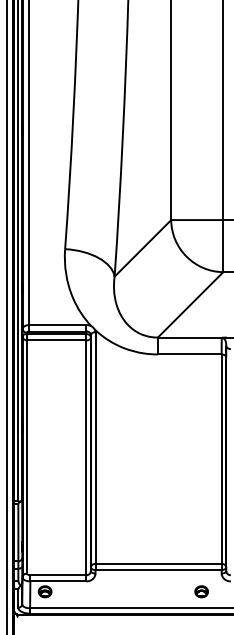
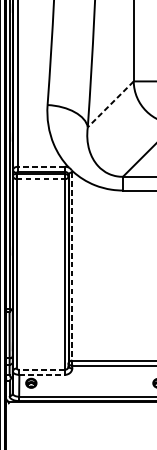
line: (142, 248) -> (110, 104), solid -> dashed
line: (57, 325) -> (41, 167), solid -> dashed
line: (56, 340) -> (40, 179), solid -> dashed
line: (95, 447) -> (72, 266), solid -> dashed
line: (58, 575) -> (42, 370), solid -> dashed
line: (58, 581) -> (42, 374), solid -> dashed

